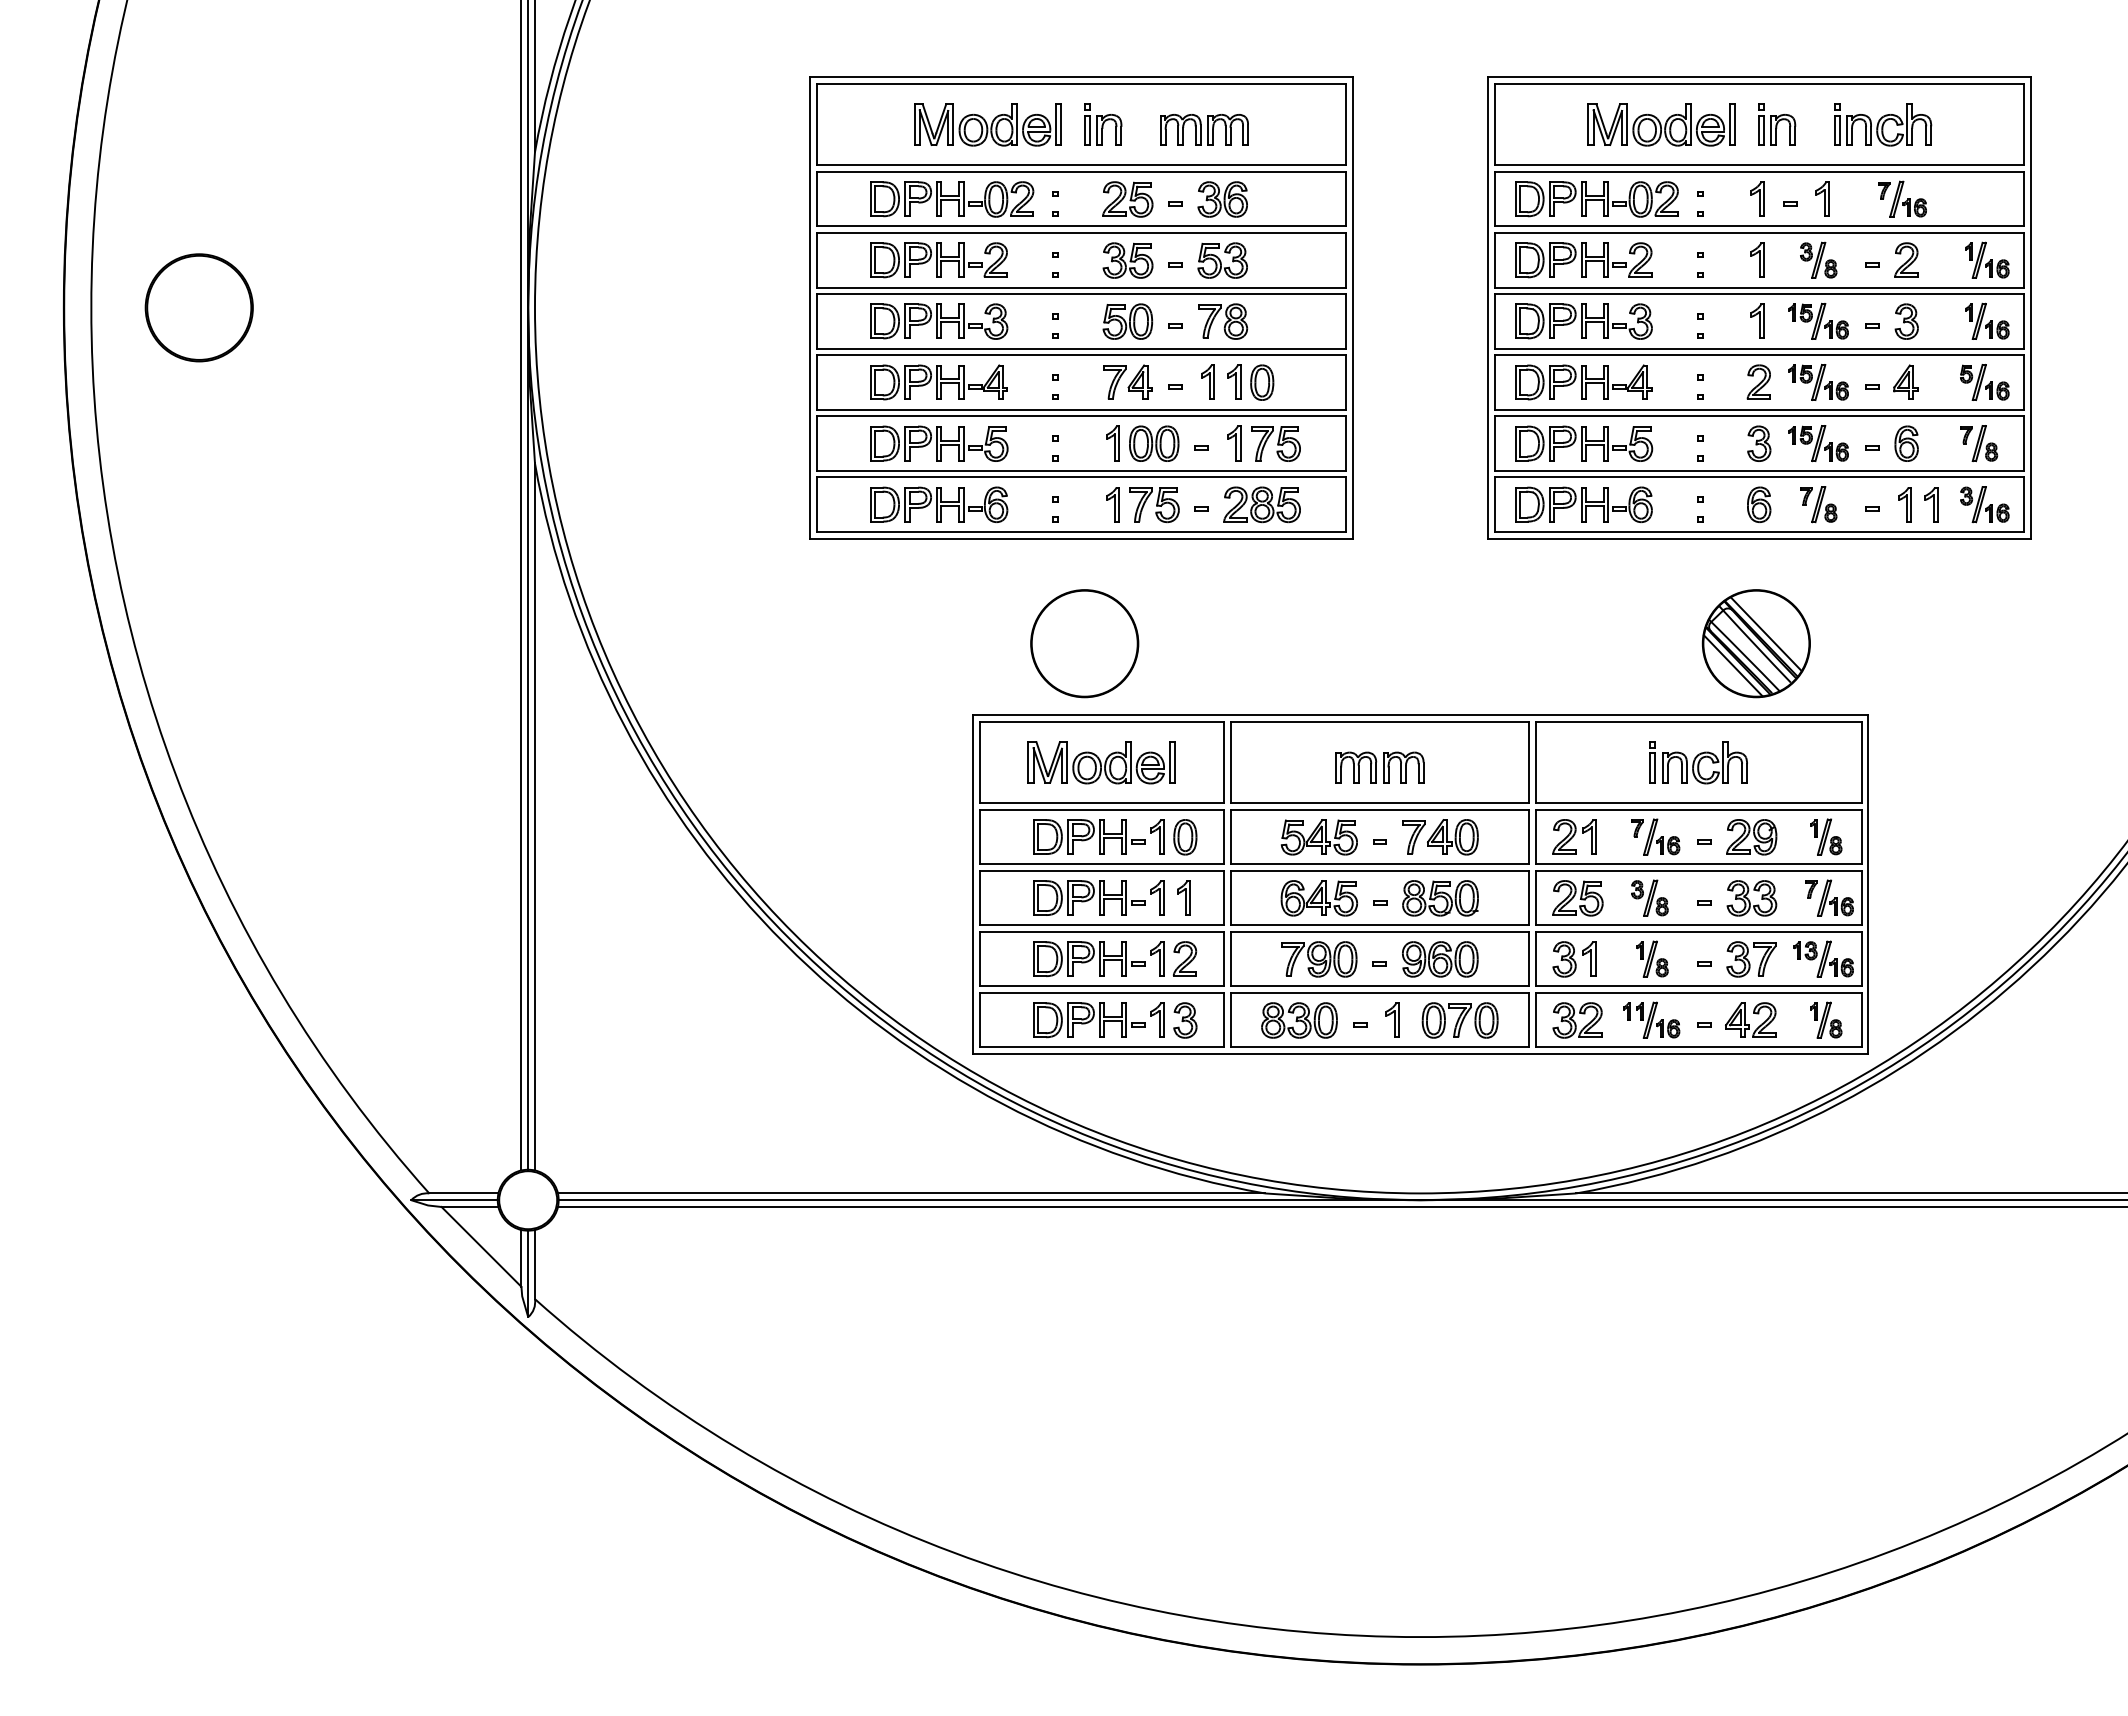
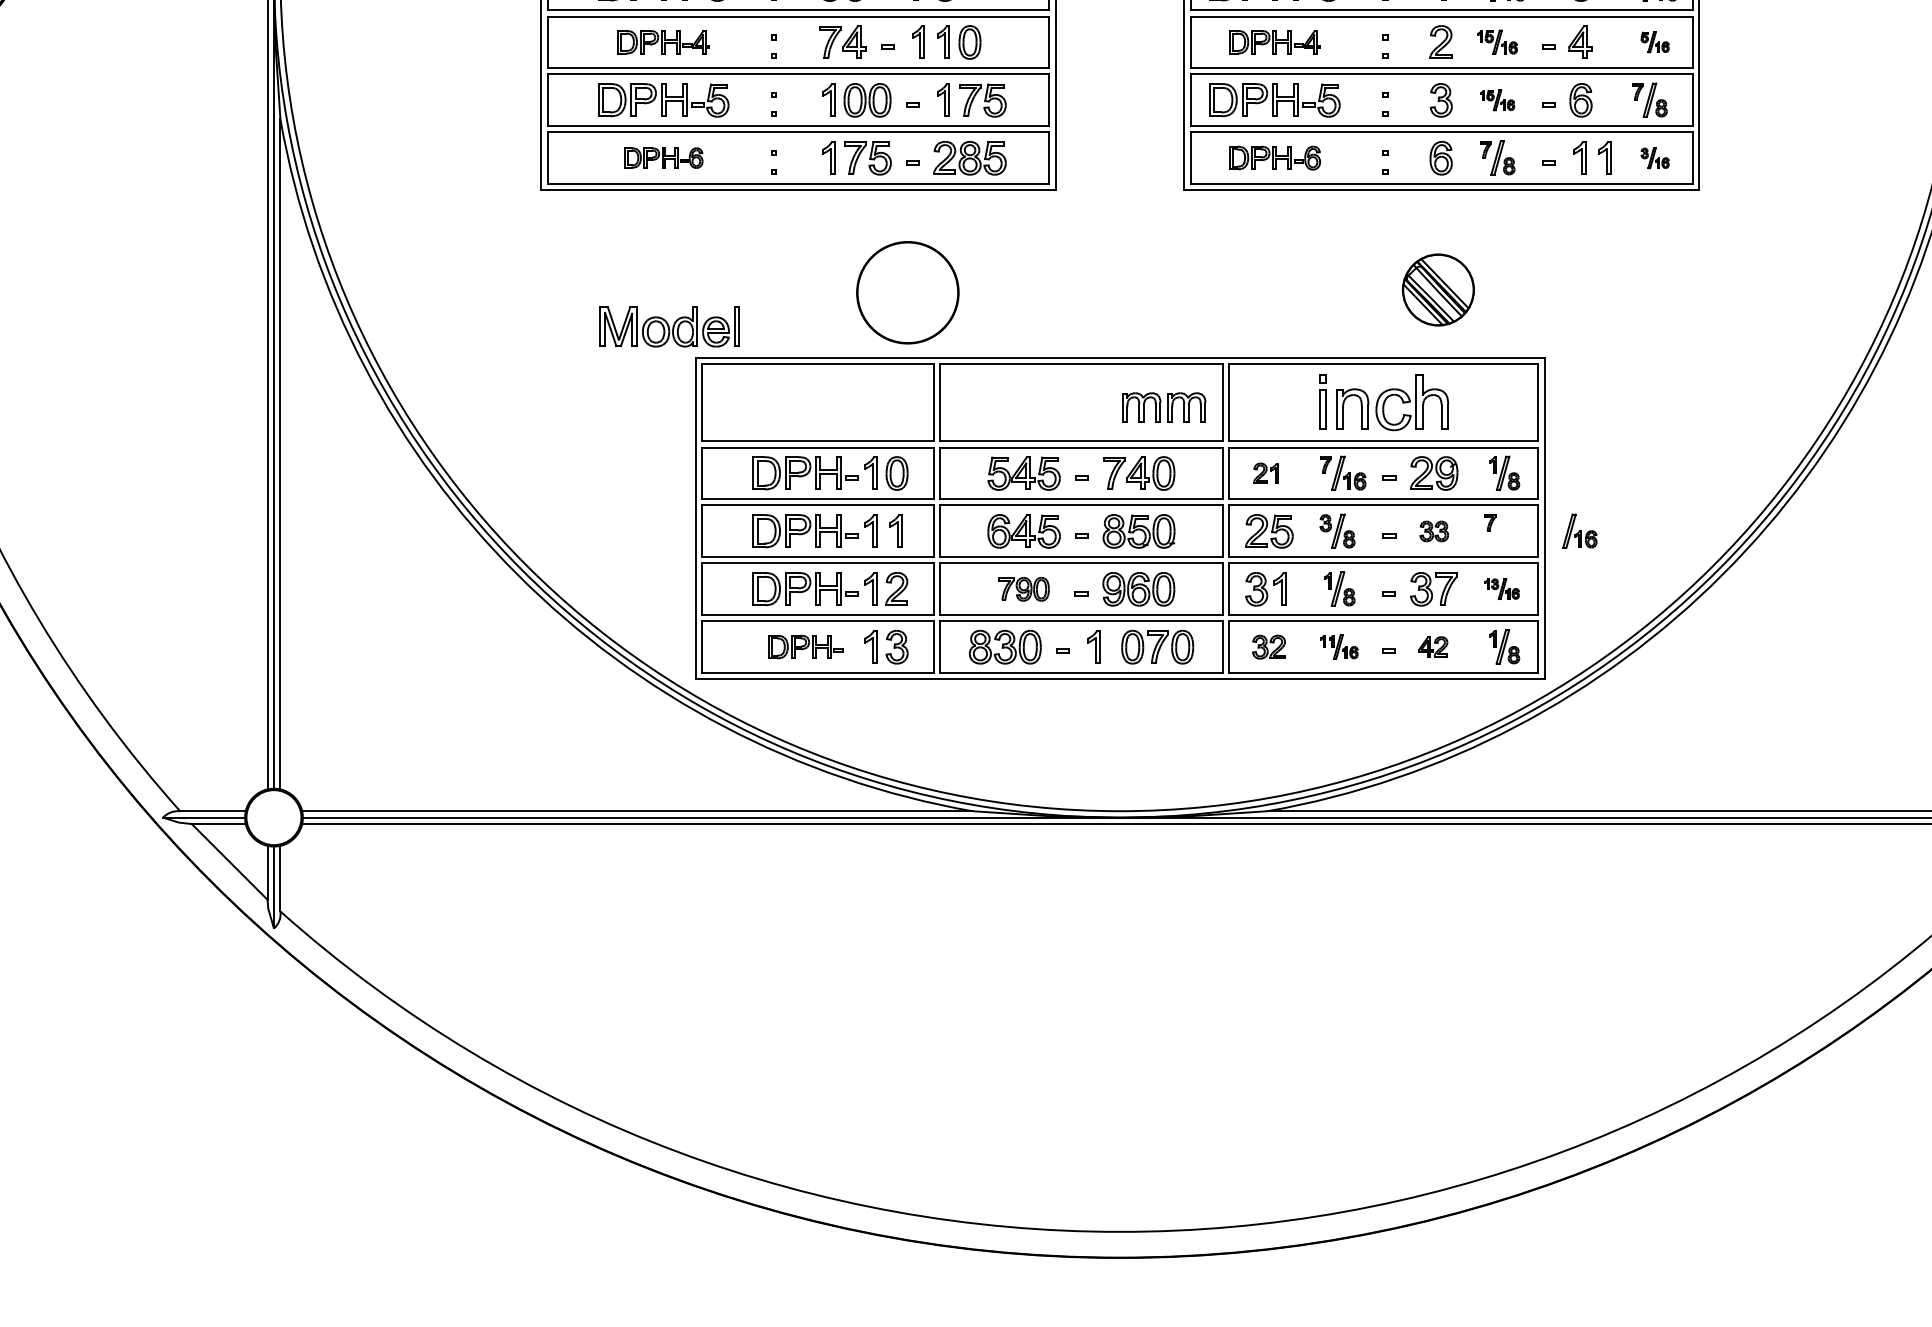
part: (938, 382) -> (663, 42), size x0.7
part: (1583, 382) -> (1274, 42), size x0.7
part: (1818, 382) -> (1497, 42), size x0.7
part: (1984, 382) -> (1654, 42), size x0.6
part: (1818, 443) -> (1497, 100), size x0.6
part: (939, 504) -> (663, 157), size x0.6
part: (1583, 504) -> (1274, 157), size x0.7
part: (1984, 504) -> (1654, 157), size x0.6
circle: (1084, 643) -> (907, 292), moved
part: (1755, 643) -> (1437, 289), size x0.7
part: (1101, 762) -> (669, 326), moved
part: (1698, 762) -> (1383, 402), size x1.4
part: (1379, 767) -> (1163, 407), moved
part: (1574, 836) -> (1266, 472), size x0.6
part: (1835, 897) -> (1579, 530), moved
part: (1751, 898) -> (1433, 531), size x0.6
part: (1823, 958) -> (1502, 588), size x0.6
part: (1319, 959) -> (1024, 589), size x0.7
part: (1651, 1019) -> (1339, 646), size x0.7
part: (1750, 1019) -> (1432, 646), size x0.6
part: (1089, 1020) -> (806, 647), size x0.7
part: (1577, 1020) -> (1268, 647), size x0.7

